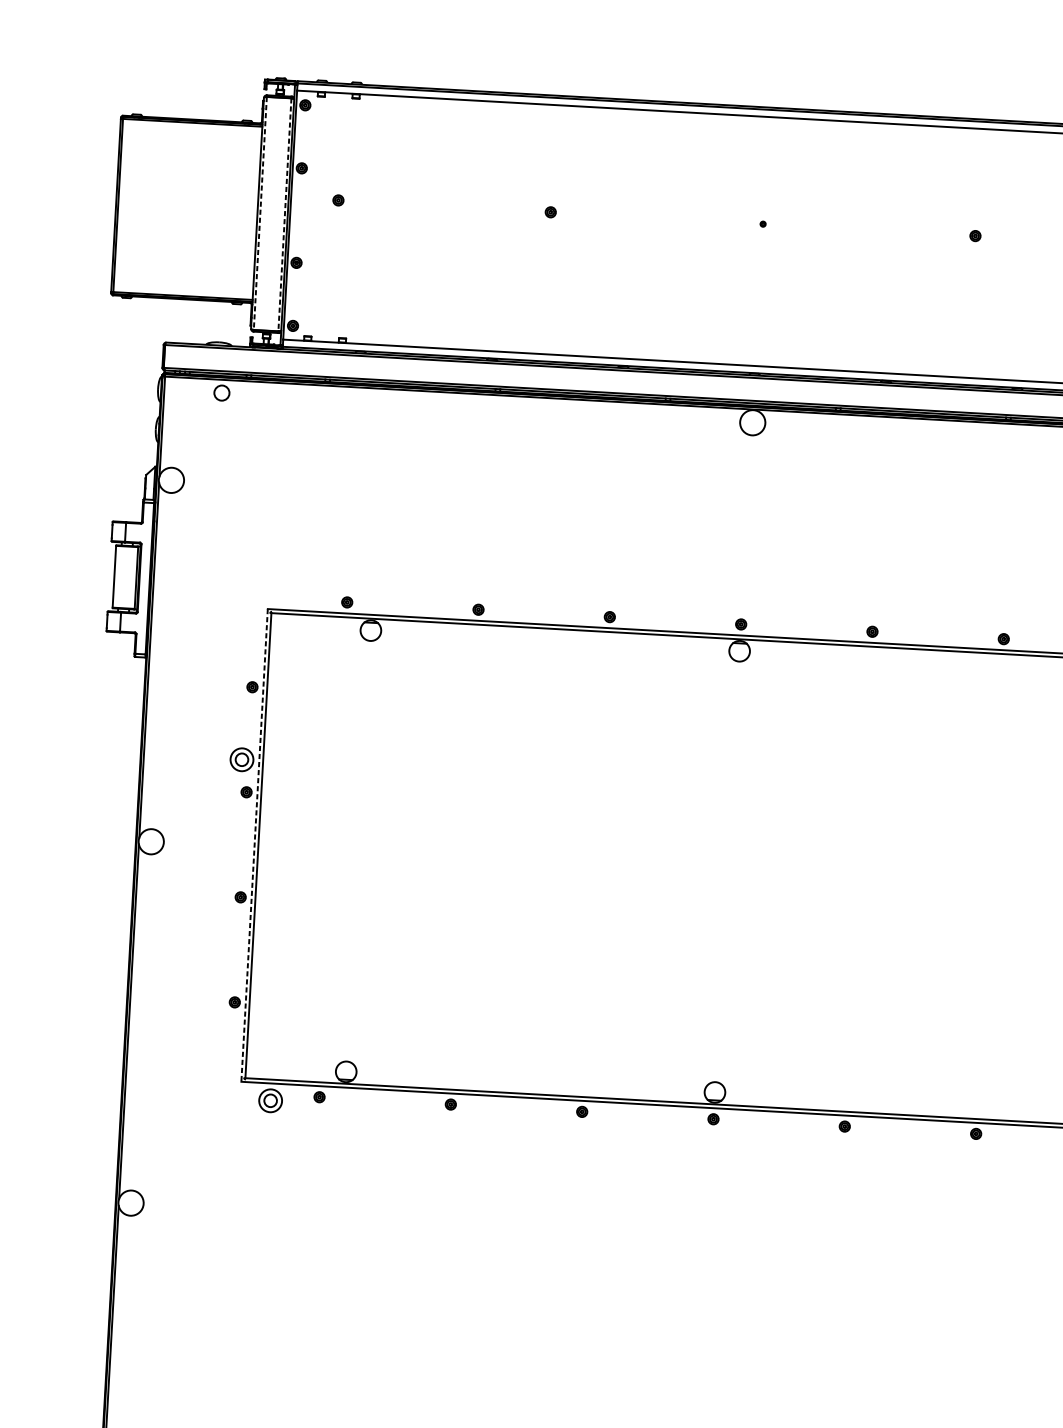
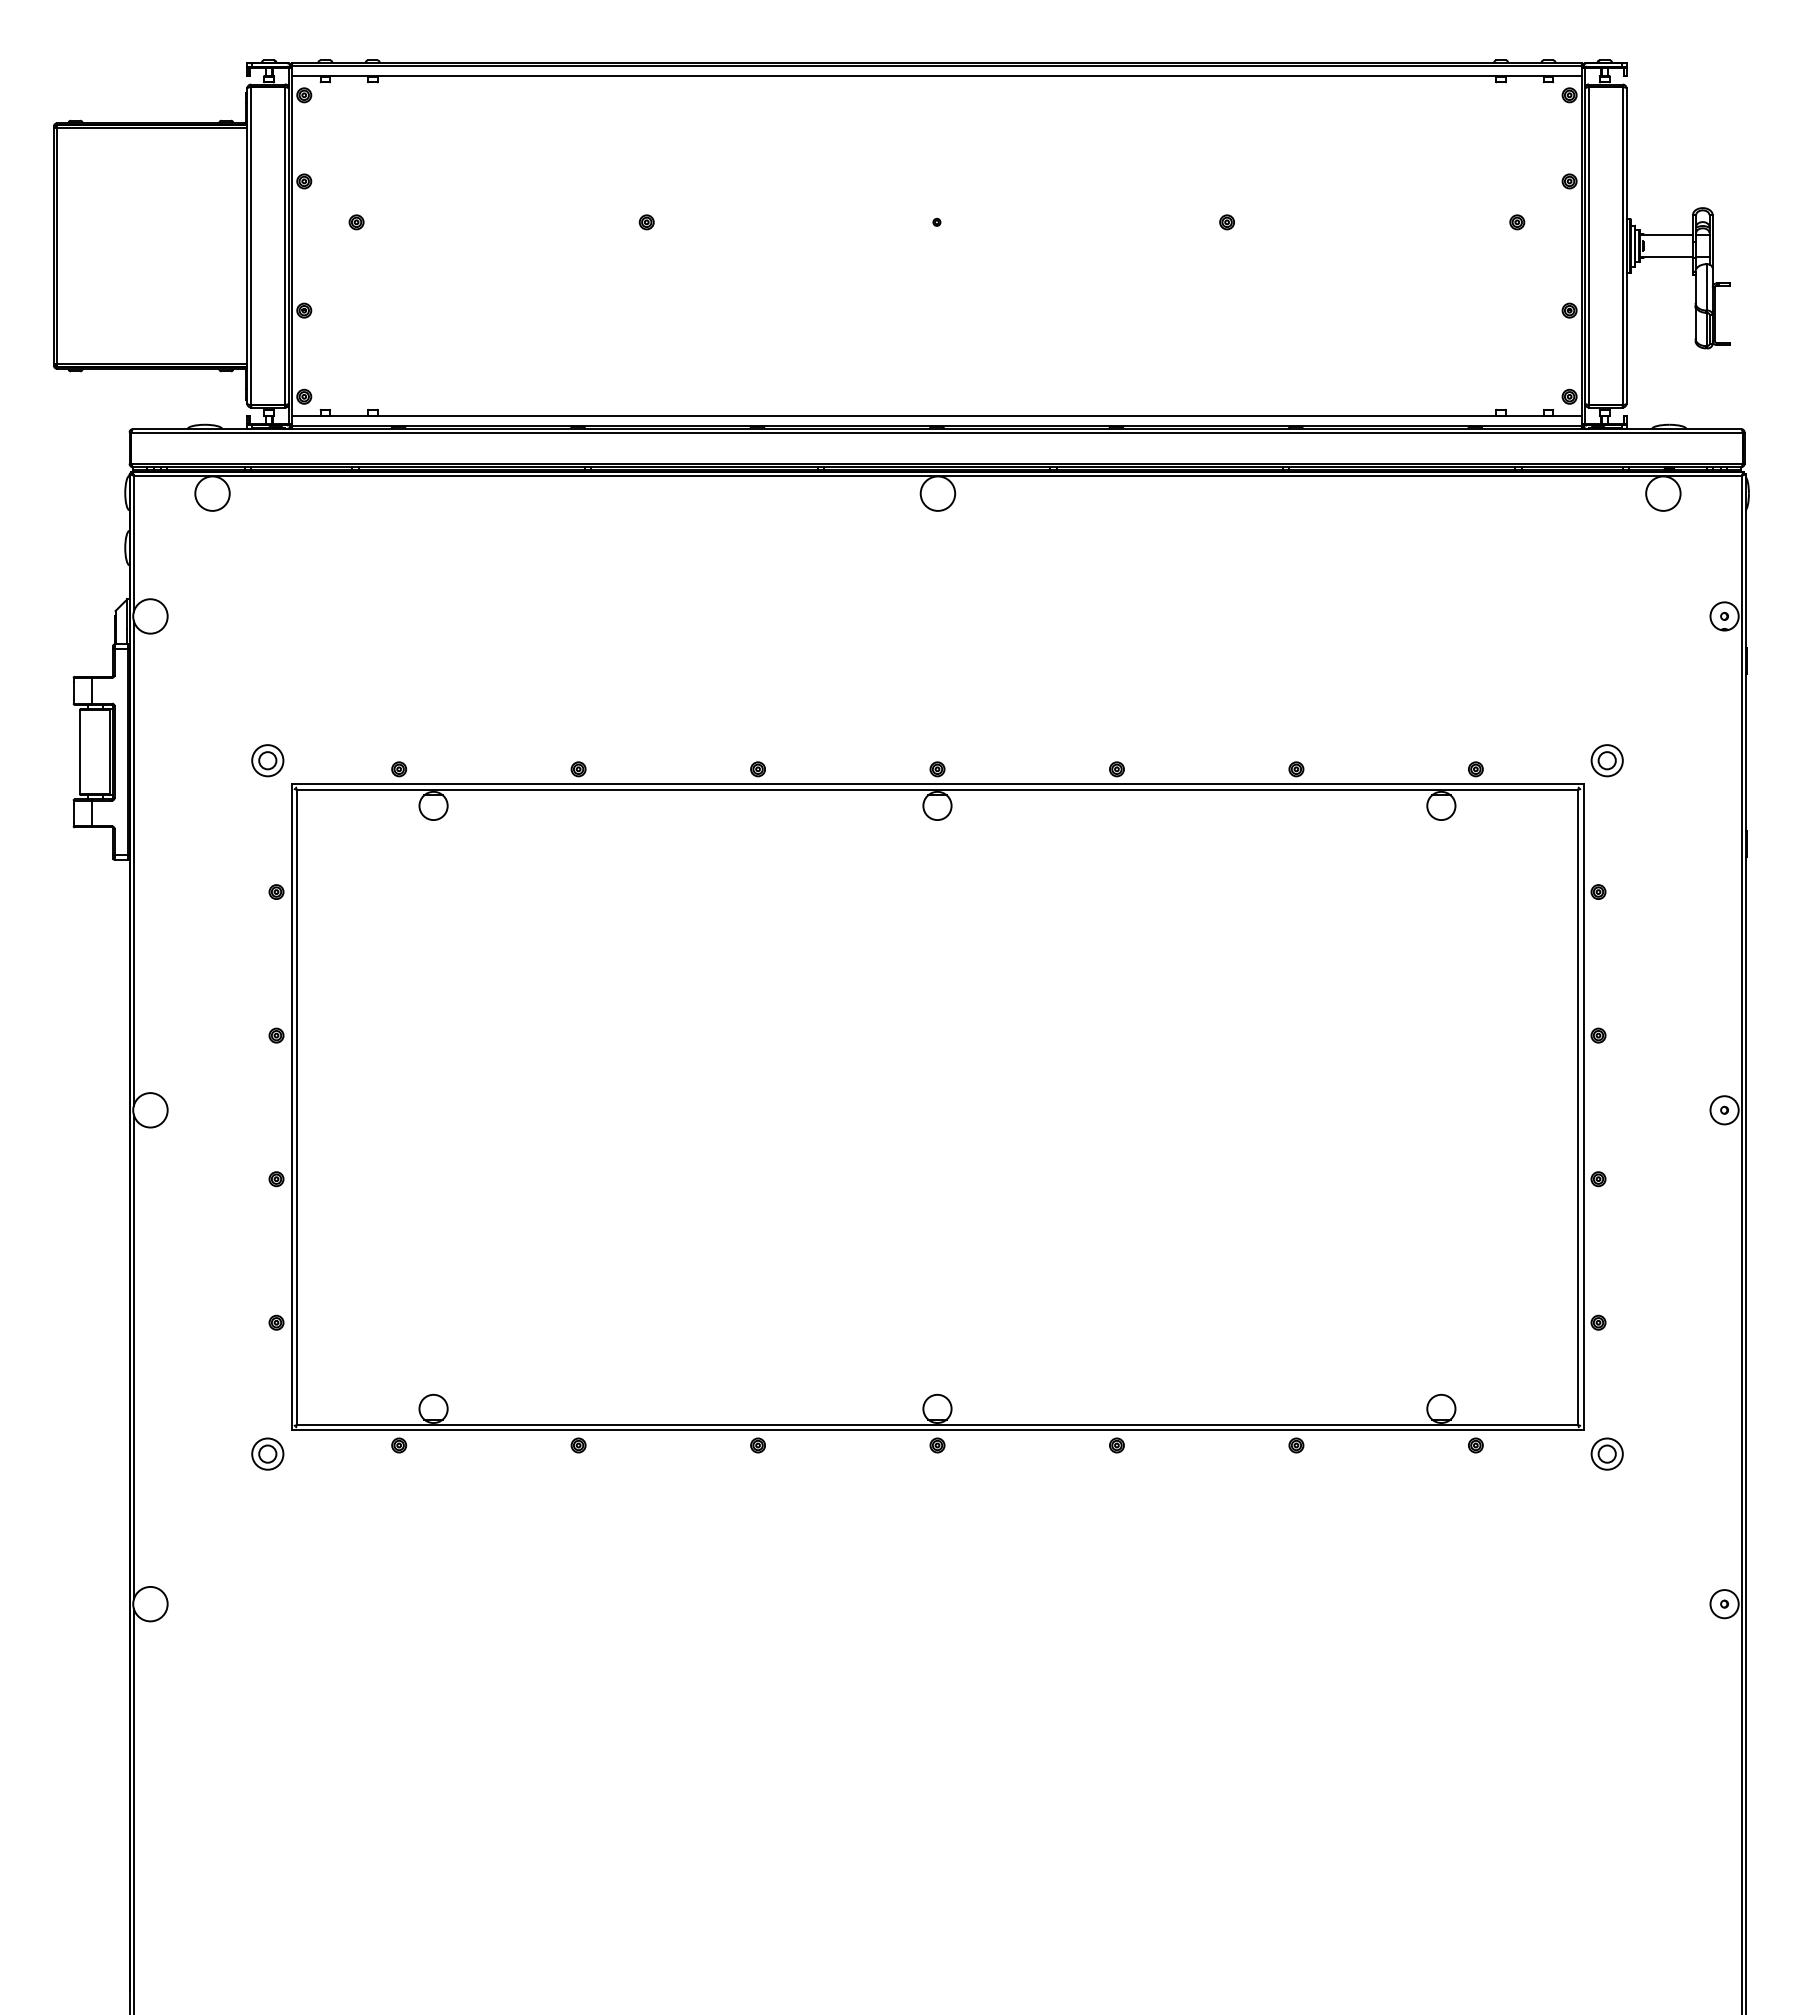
line: (260, 213) -> (251, 246), dashed -> solid
line: (284, 215) -> (284, 246), dashed -> solid
circle: (221, 392) -> (212, 493), size x1.67
part: (241, 759) -> (267, 760), moved
line: (254, 845) -> (291, 1107), dashed -> solid
part: (270, 1100) -> (267, 1453), moved

